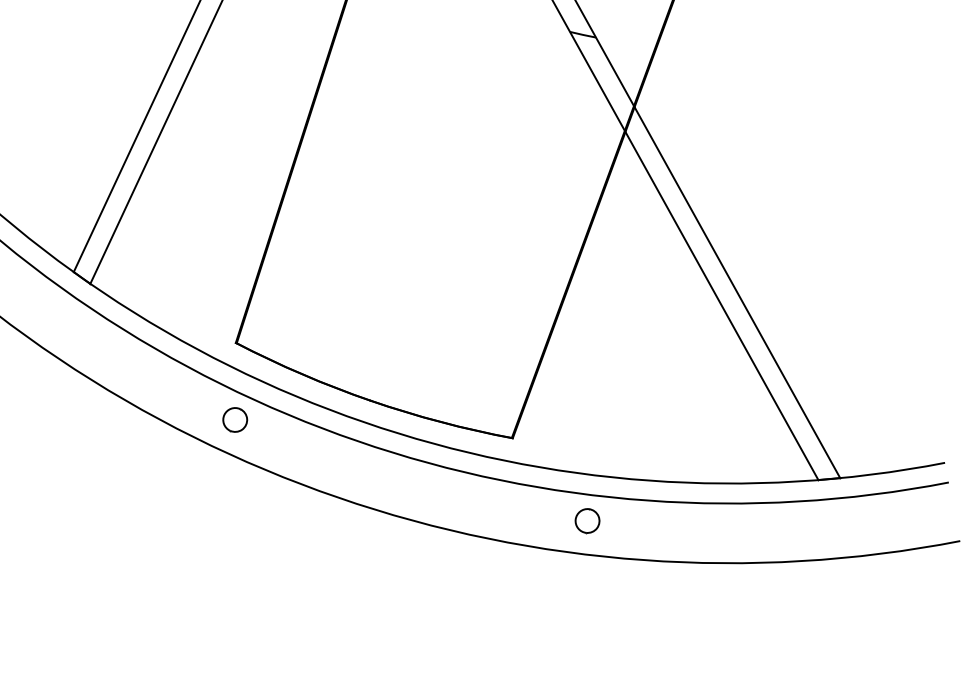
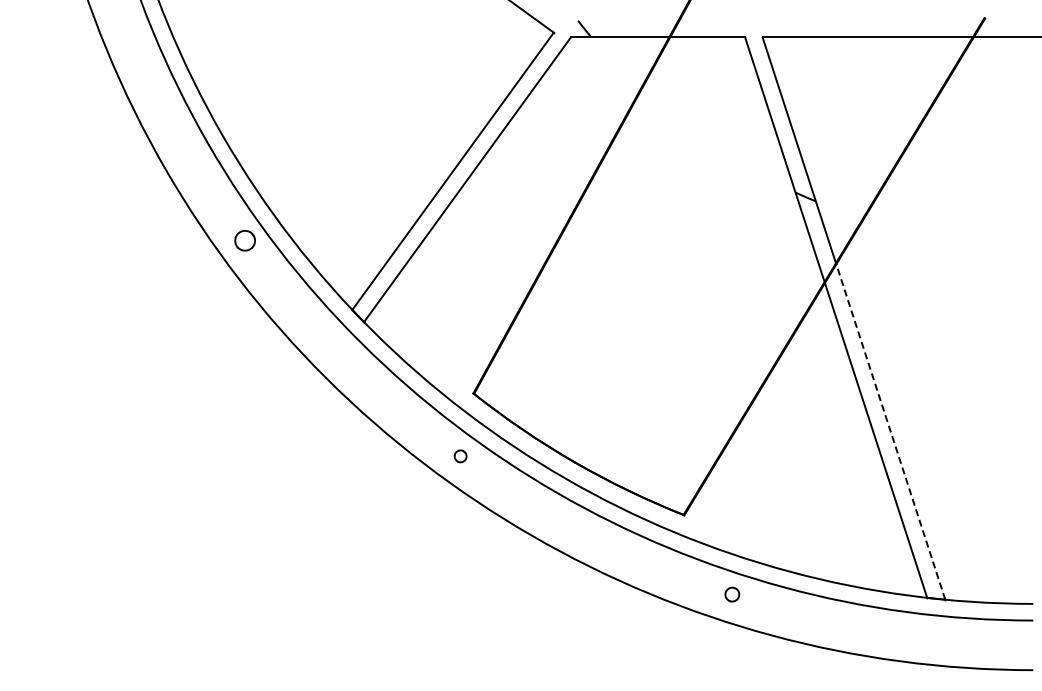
line: (736, 292) -> (890, 431), solid -> dashed
part: (235, 420) -> (460, 456), size x0.6
part: (587, 520) -> (732, 594), size x0.7

